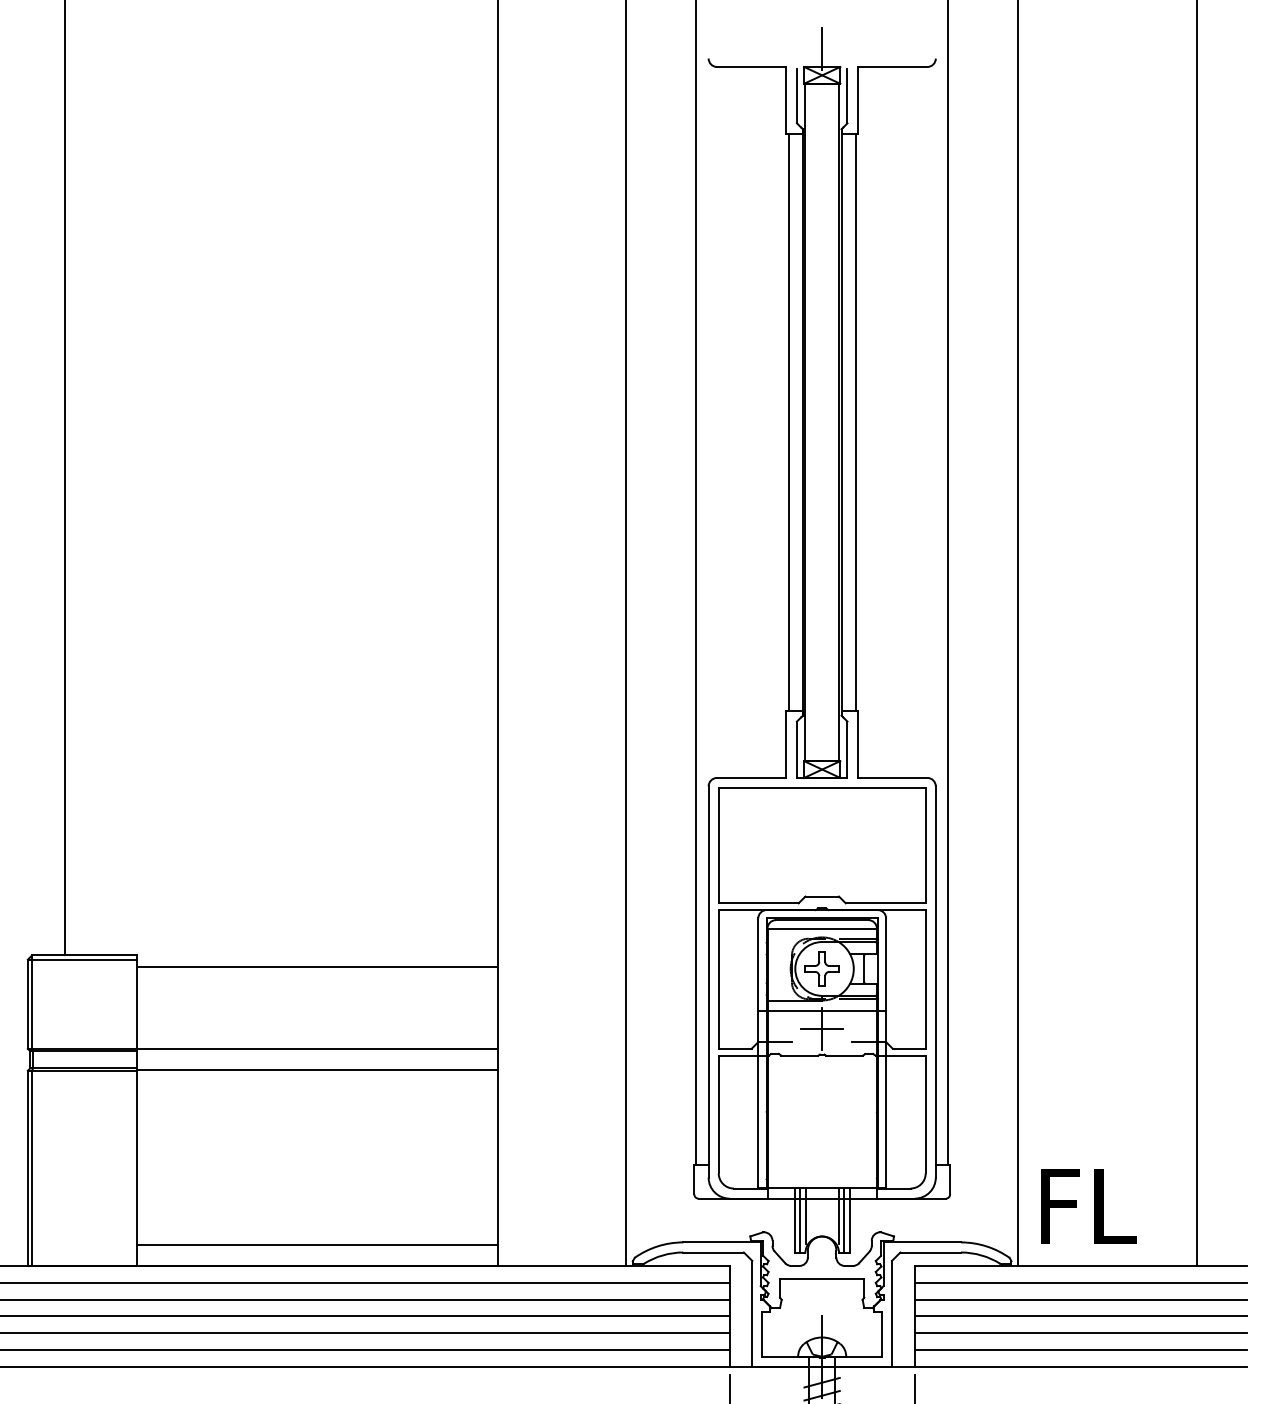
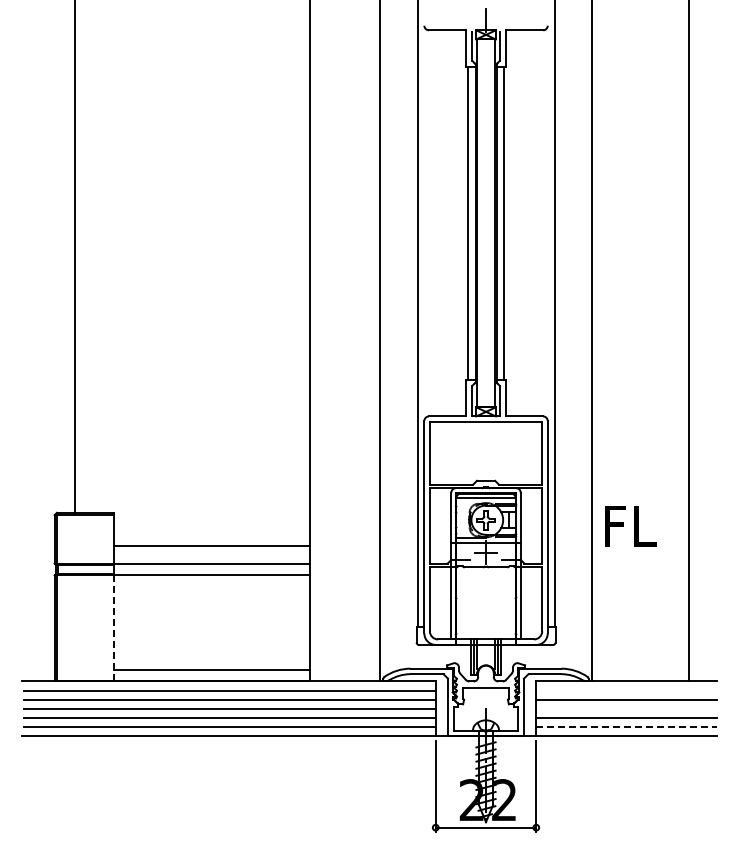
line: (318, 967) -> (212, 546), moved
line: (138, 1166) -> (114, 627), solid -> dashed
text: (1088, 1207) -> (630, 526), moved
line: (1080, 1282) -> (626, 690), removed
line: (1080, 1315) -> (626, 708), removed
line: (1082, 1350) -> (627, 727), solid -> dashed

